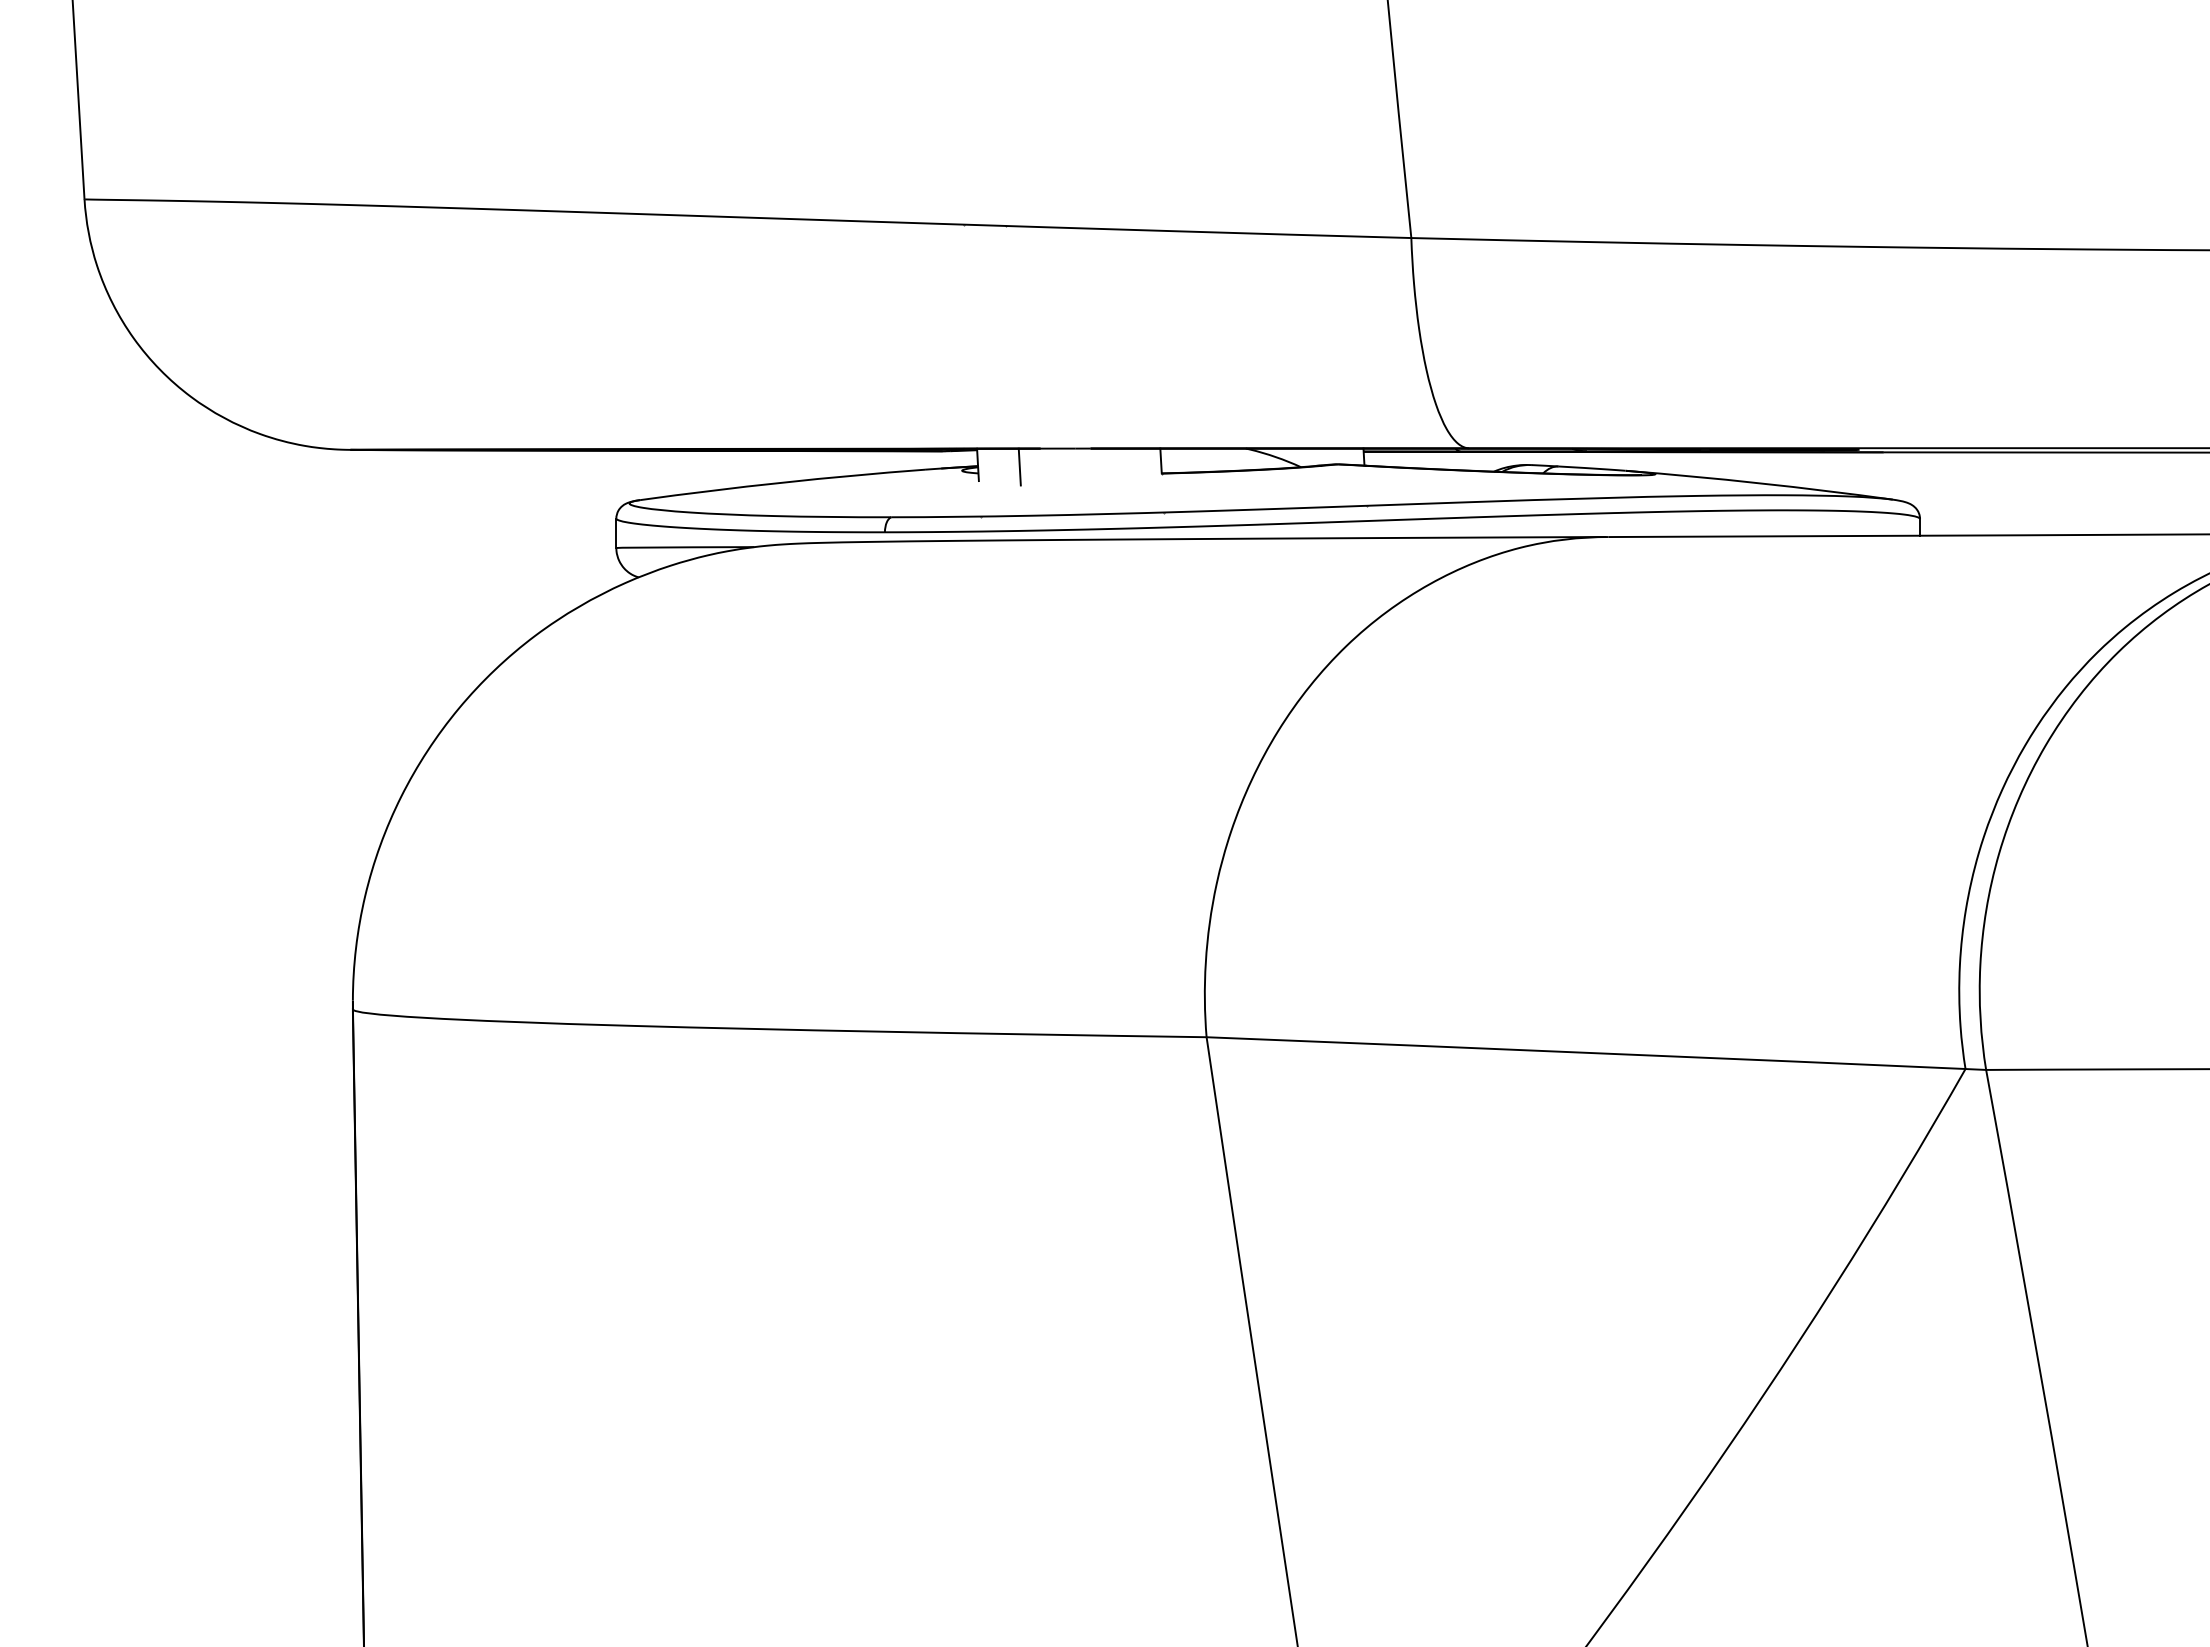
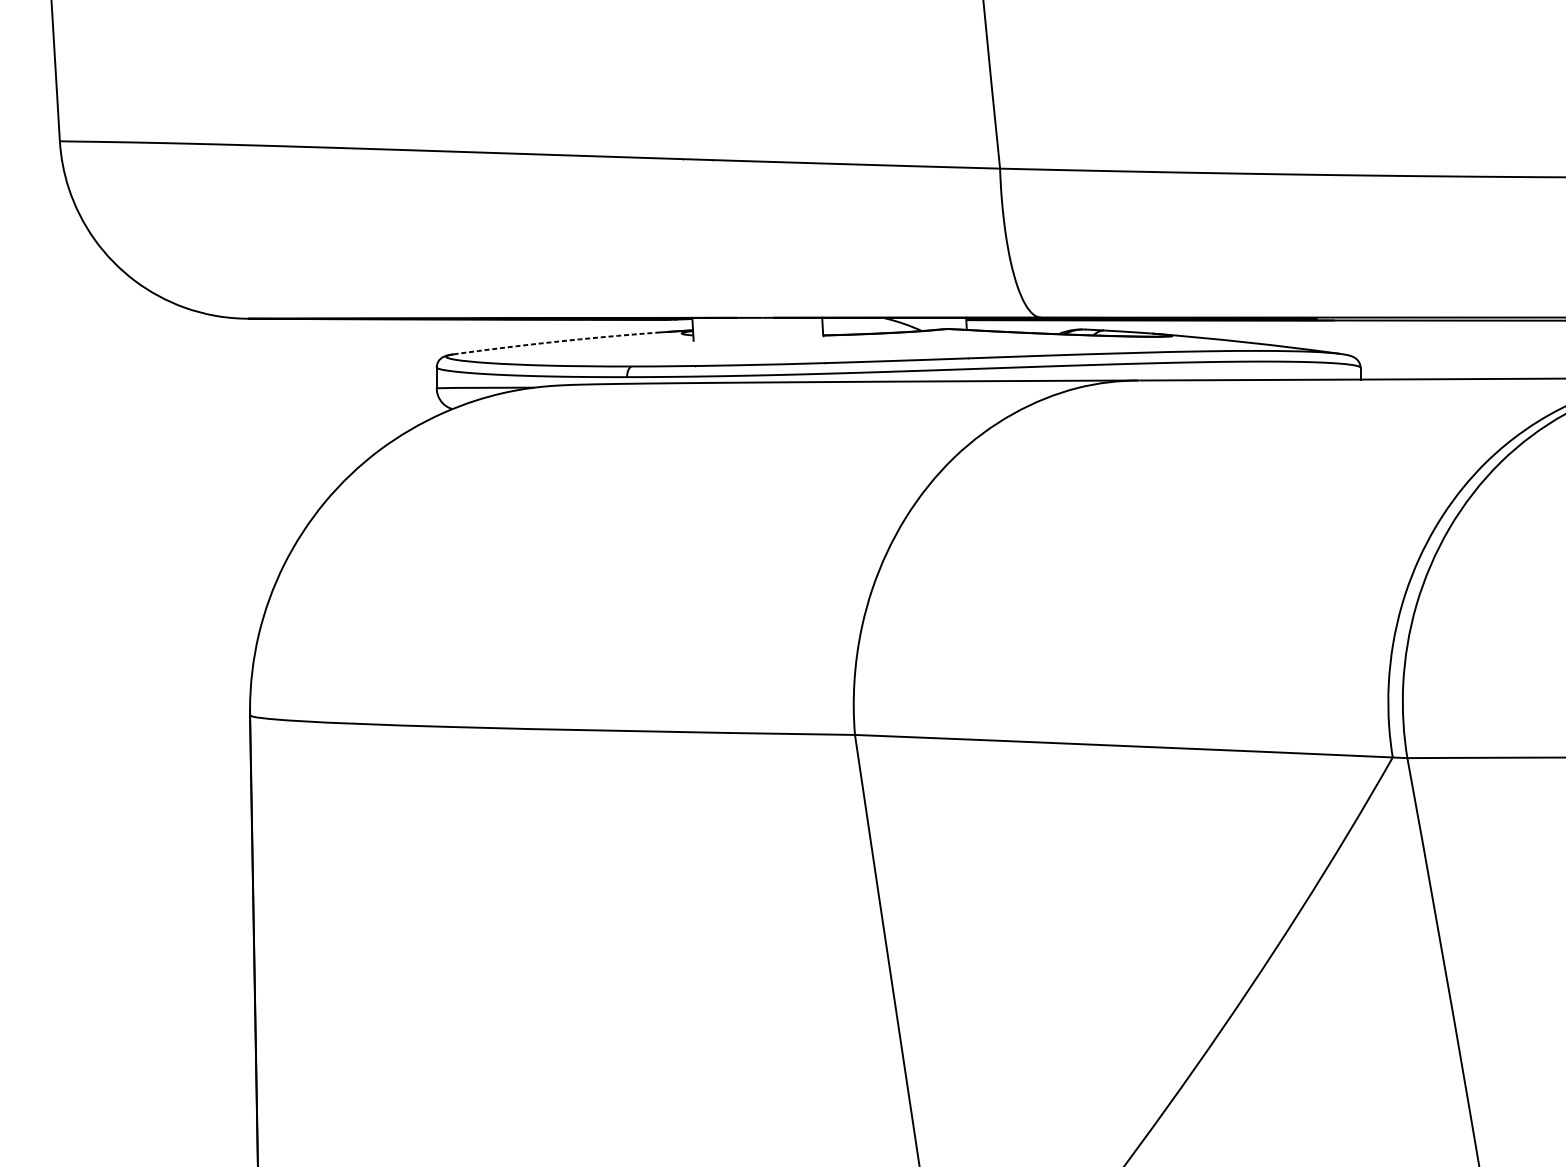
line: (1019, 466) -> (722, 330), removed
arc: (782, 482) -> (554, 341), solid -> dashed

